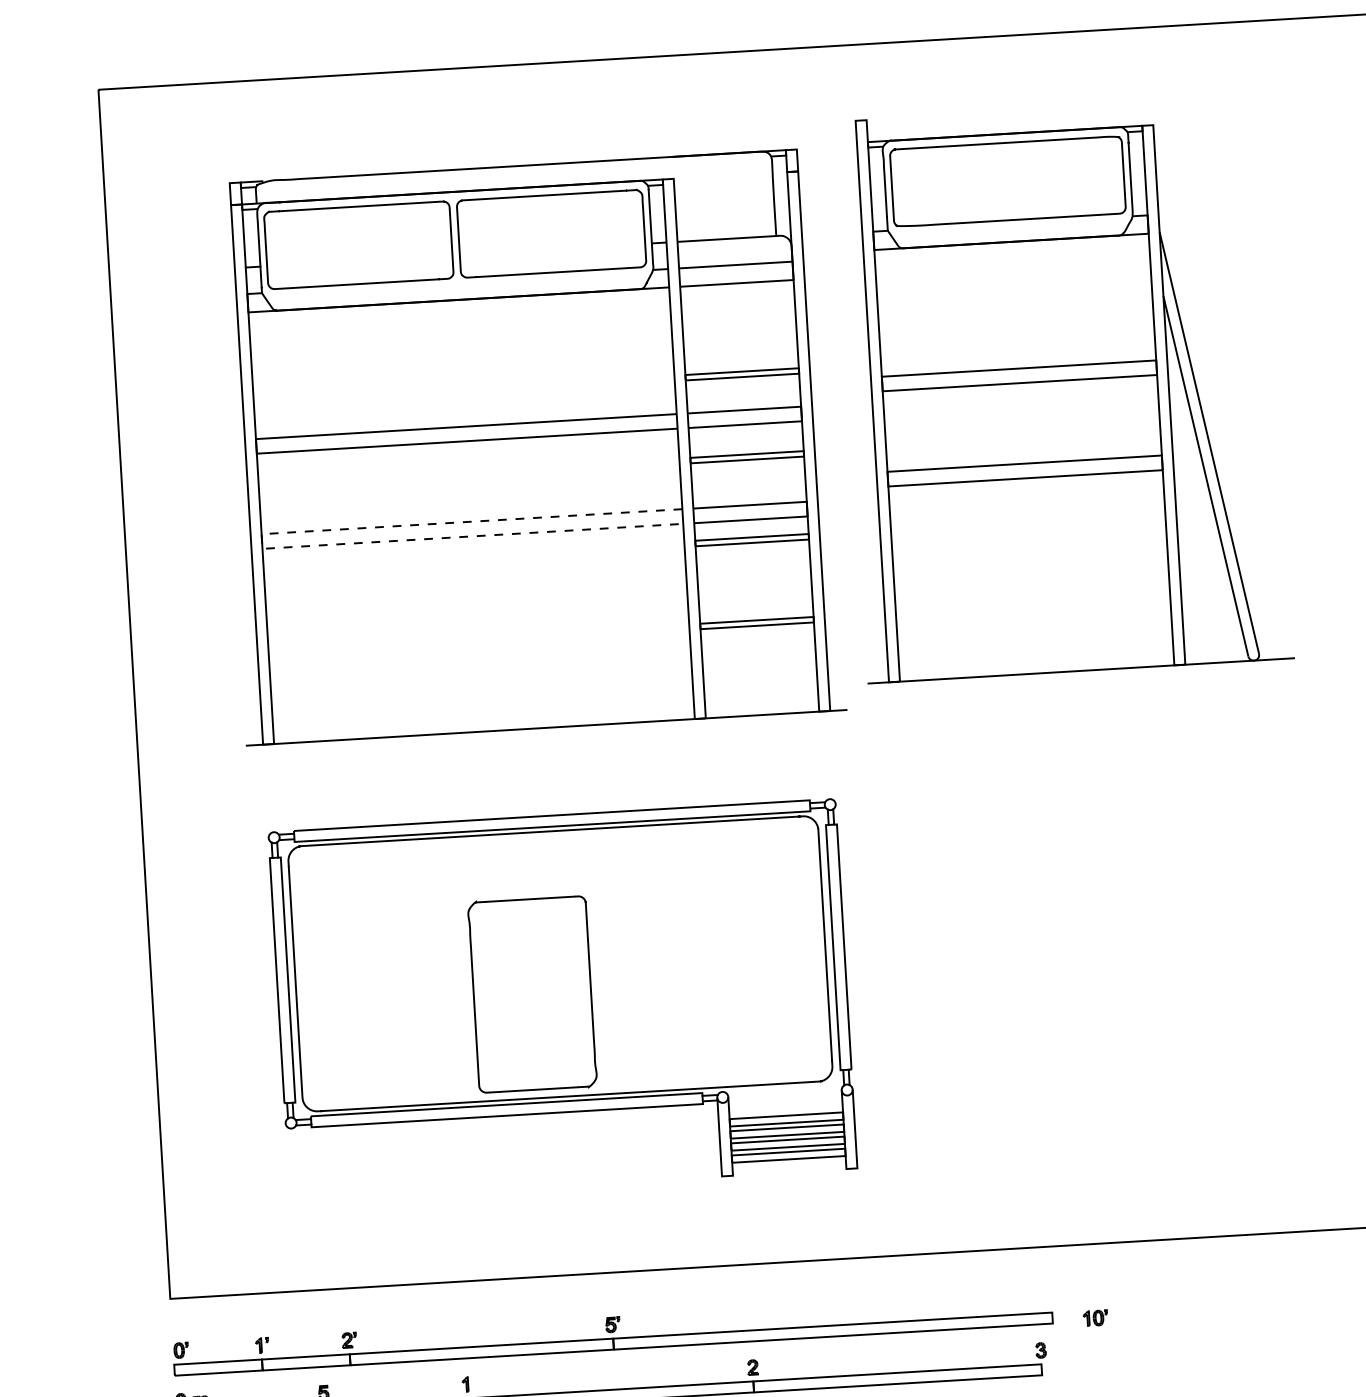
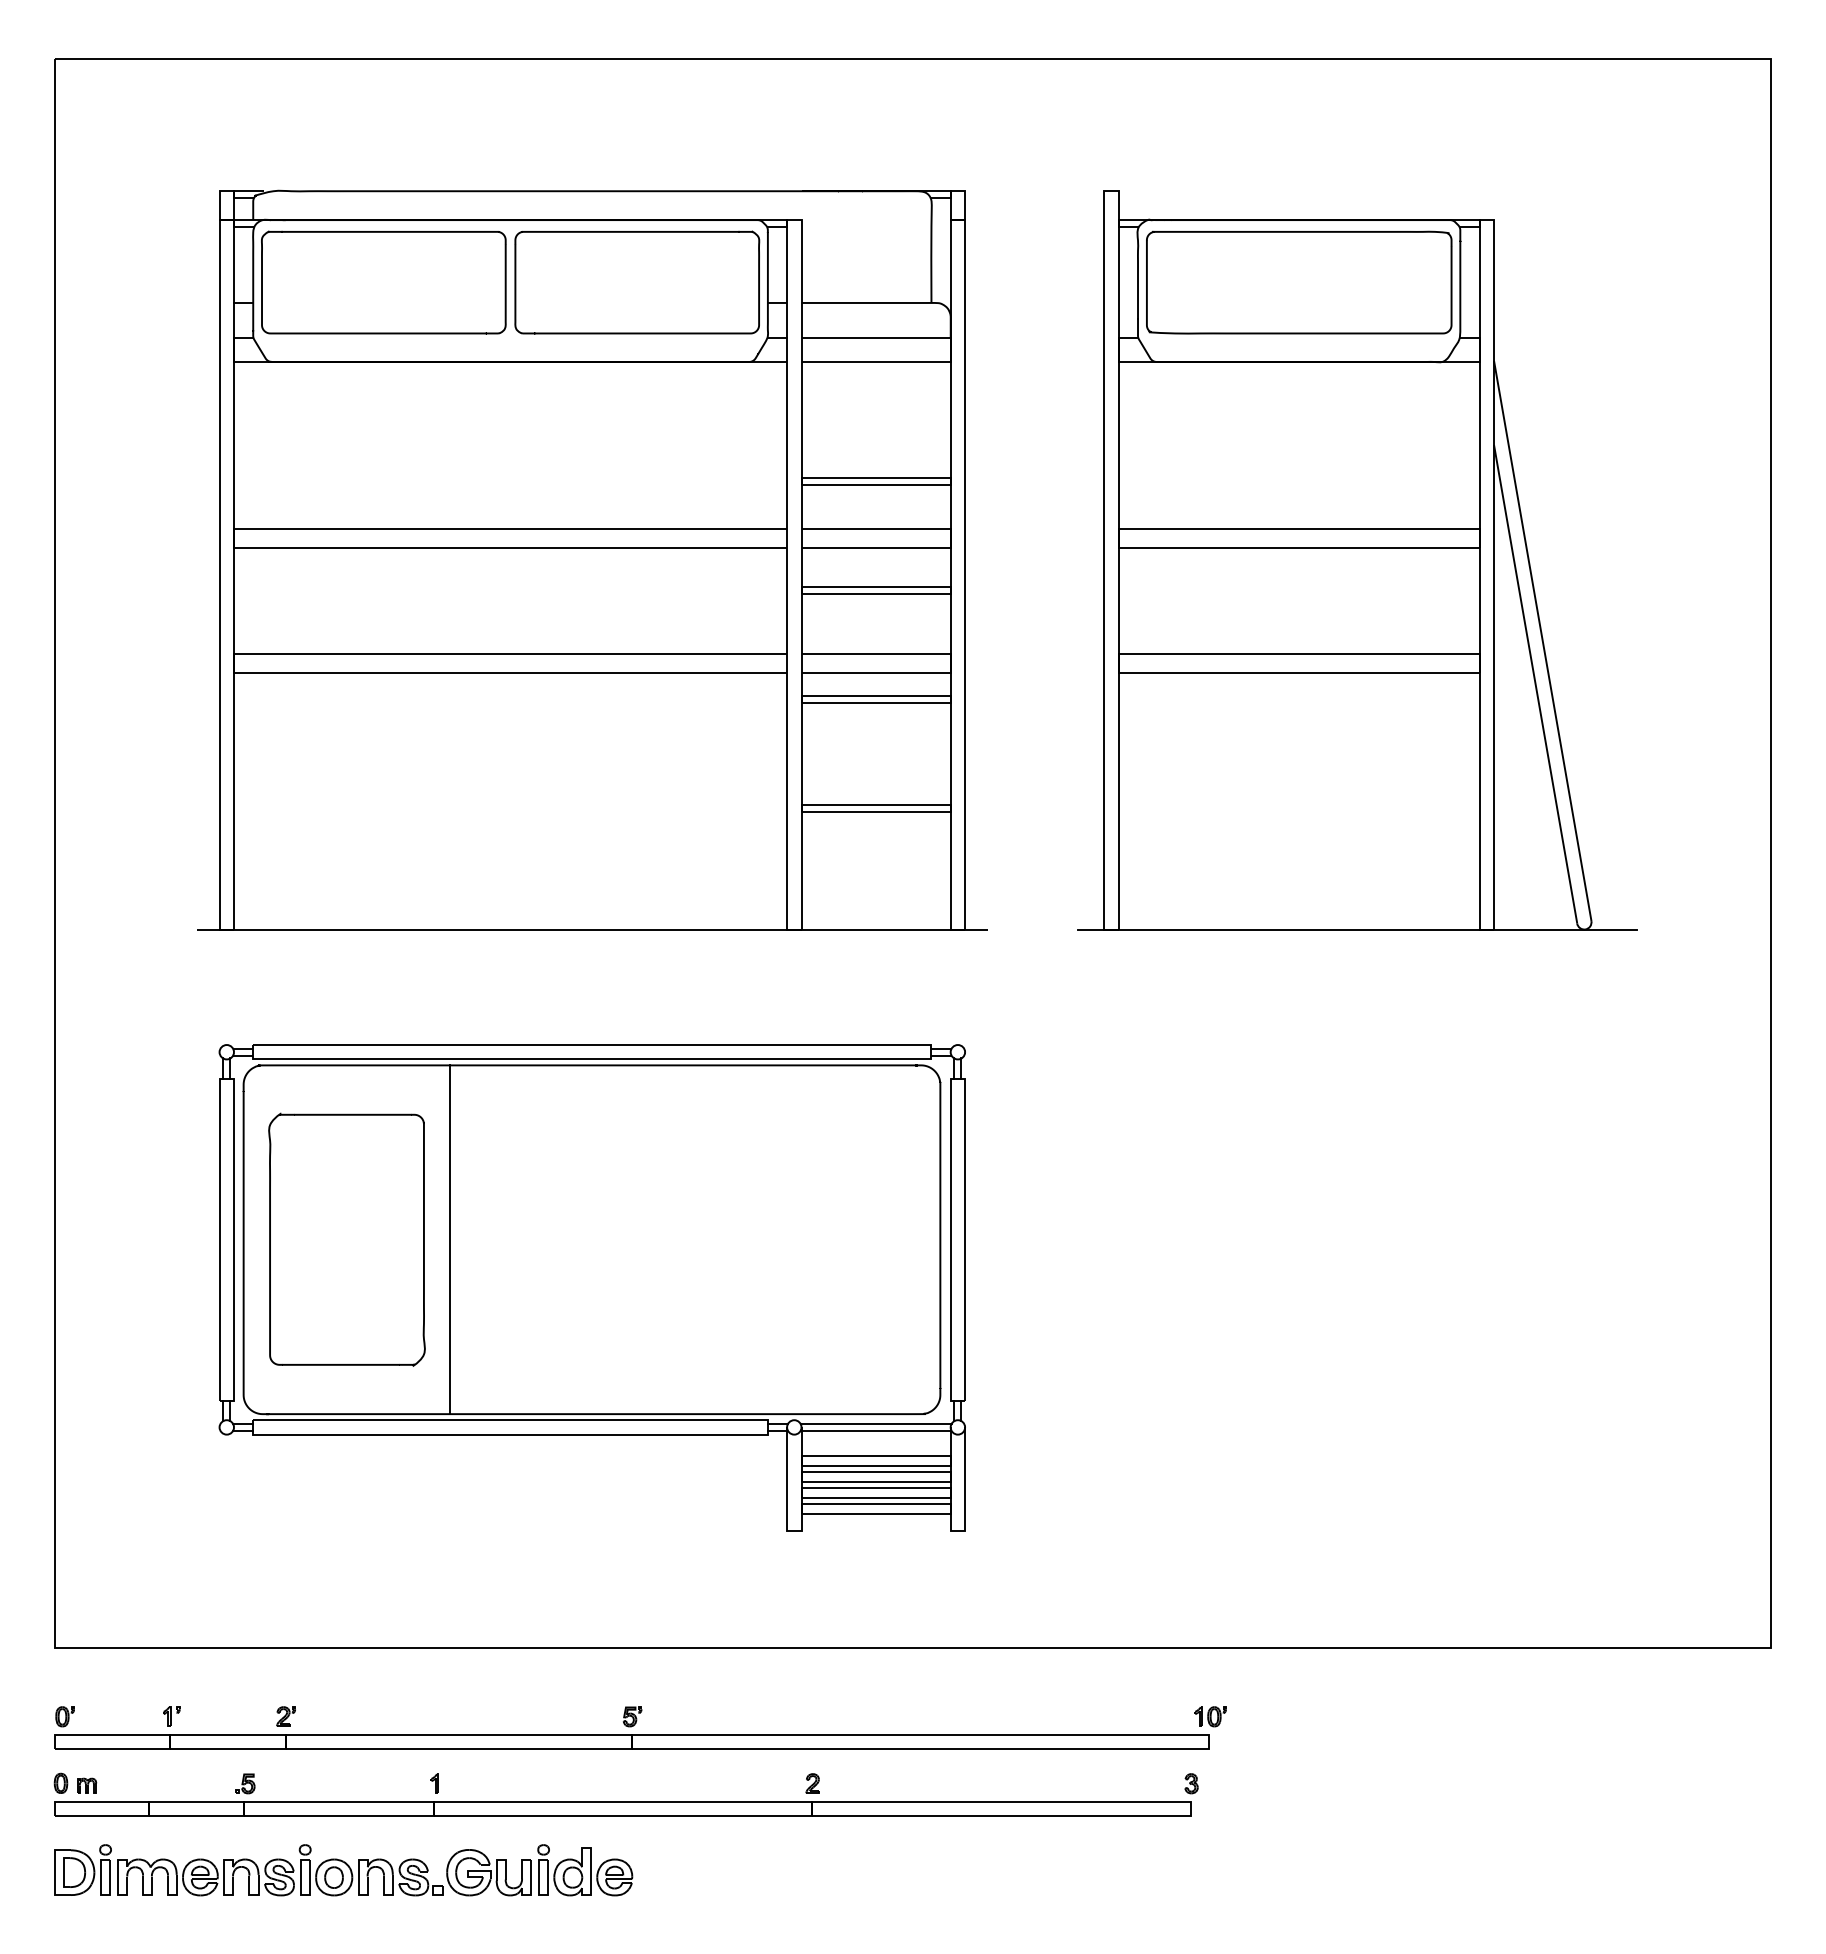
part: (1064, 390) -> (1357, 560), moved
line: (261, 541) -> (233, 663), dashed -> solid
line: (452, 970) -> (450, 1239), added
part: (532, 994) -> (346, 1239), moved
line: (784, 1090) -> (875, 1423), added
line: (784, 1096) -> (875, 1431), added
part: (1095, 1318) -> (1210, 1716), moved

